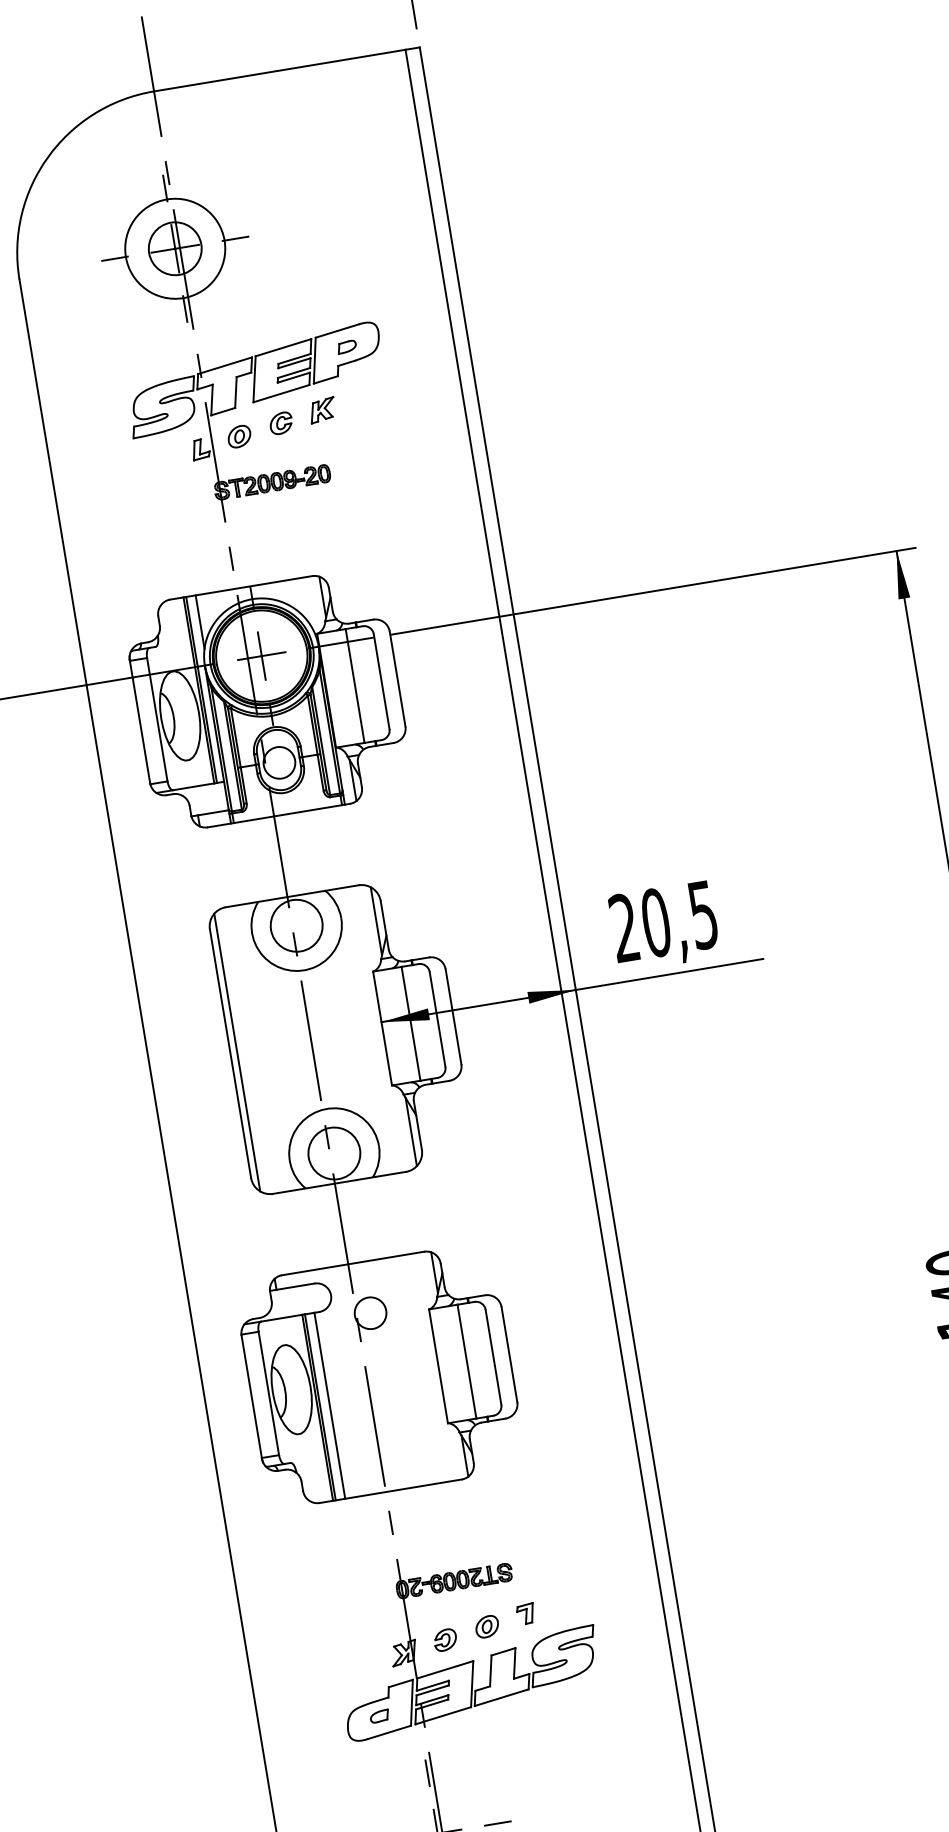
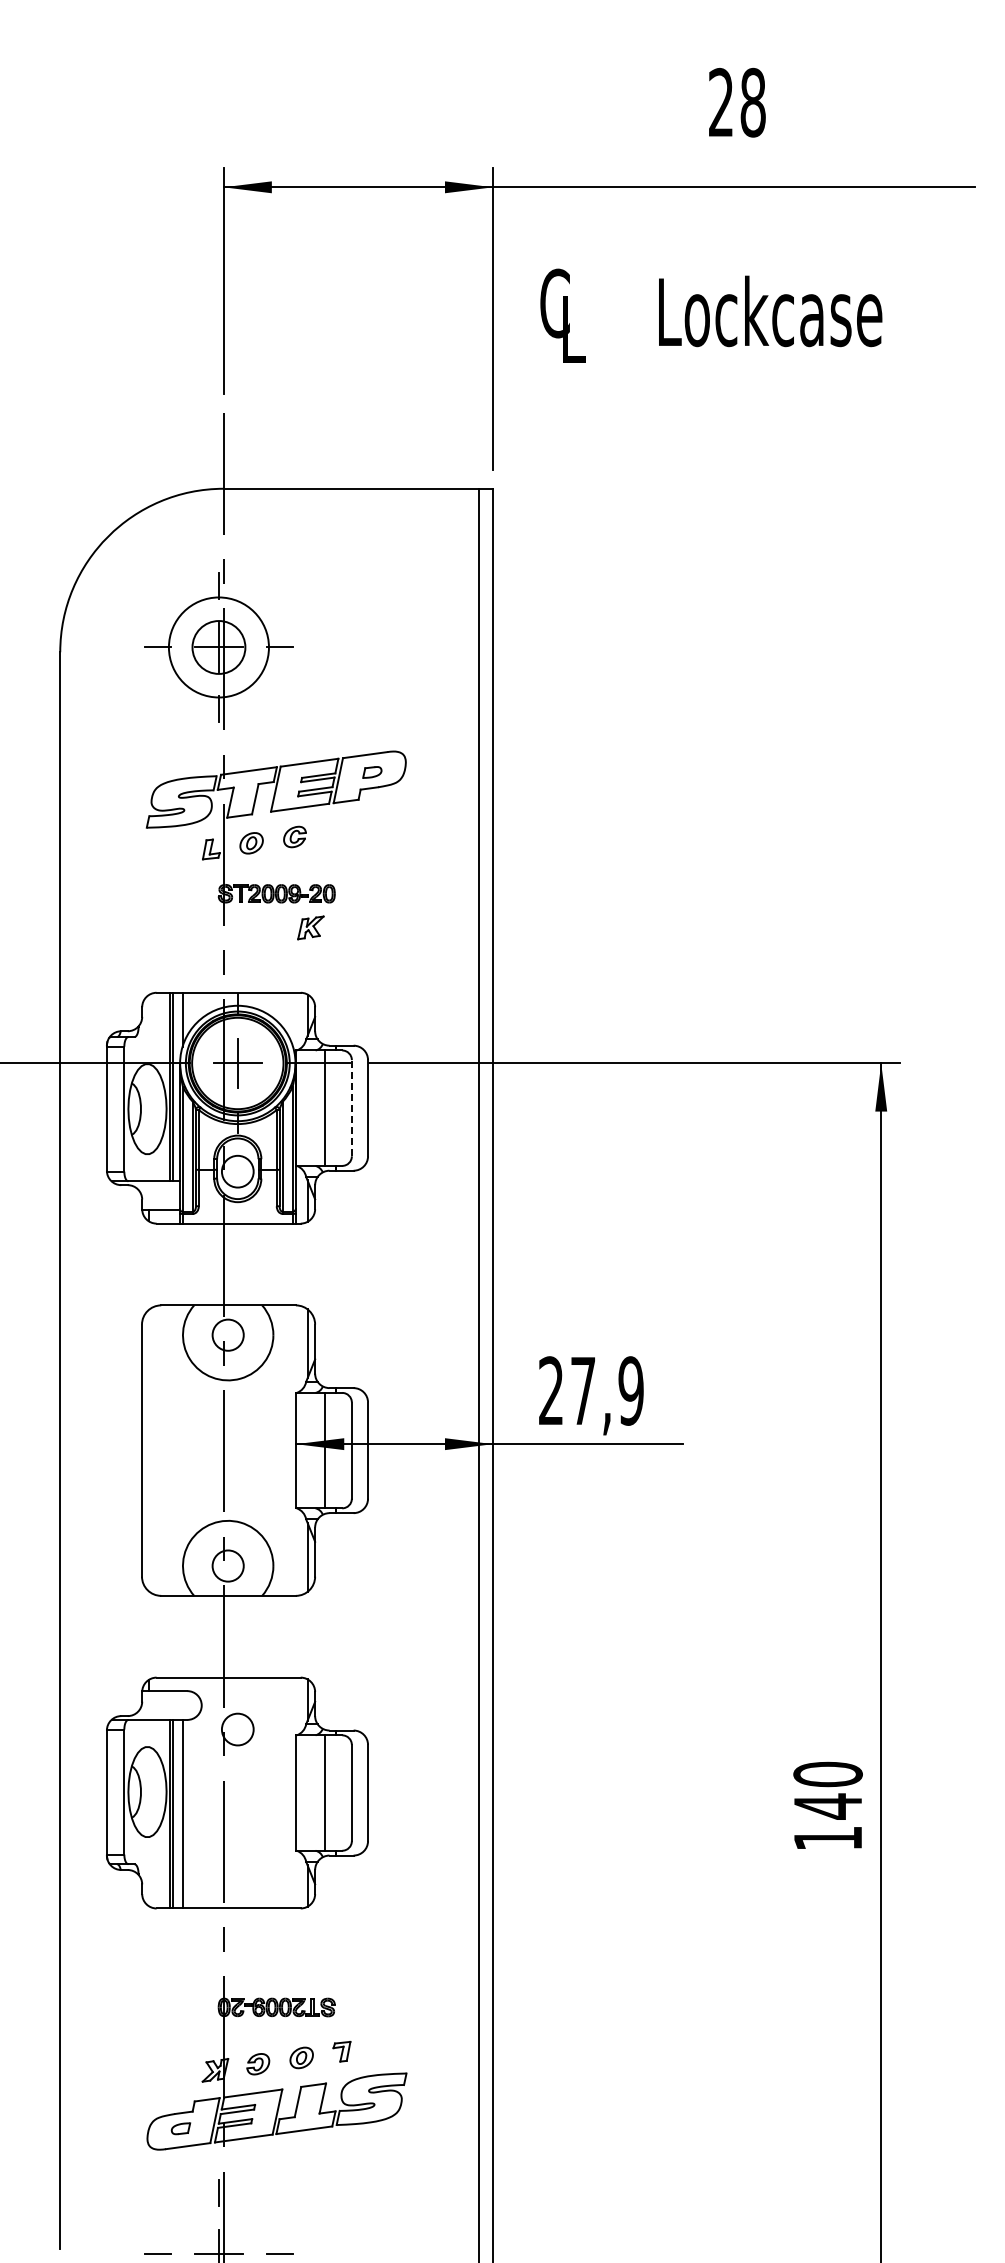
part: (322, 409) -> (310, 927), moved
line: (381, 680) -> (351, 1107), solid -> dashed
text: (678, 918) -> (606, 1390), 20,5 -> 27,9
circle: (297, 926) -> (228, 1335), size x0.6
line: (236, 1052) -> (148, 1450), removed
circle: (334, 1153) -> (228, 1566), size x0.6

